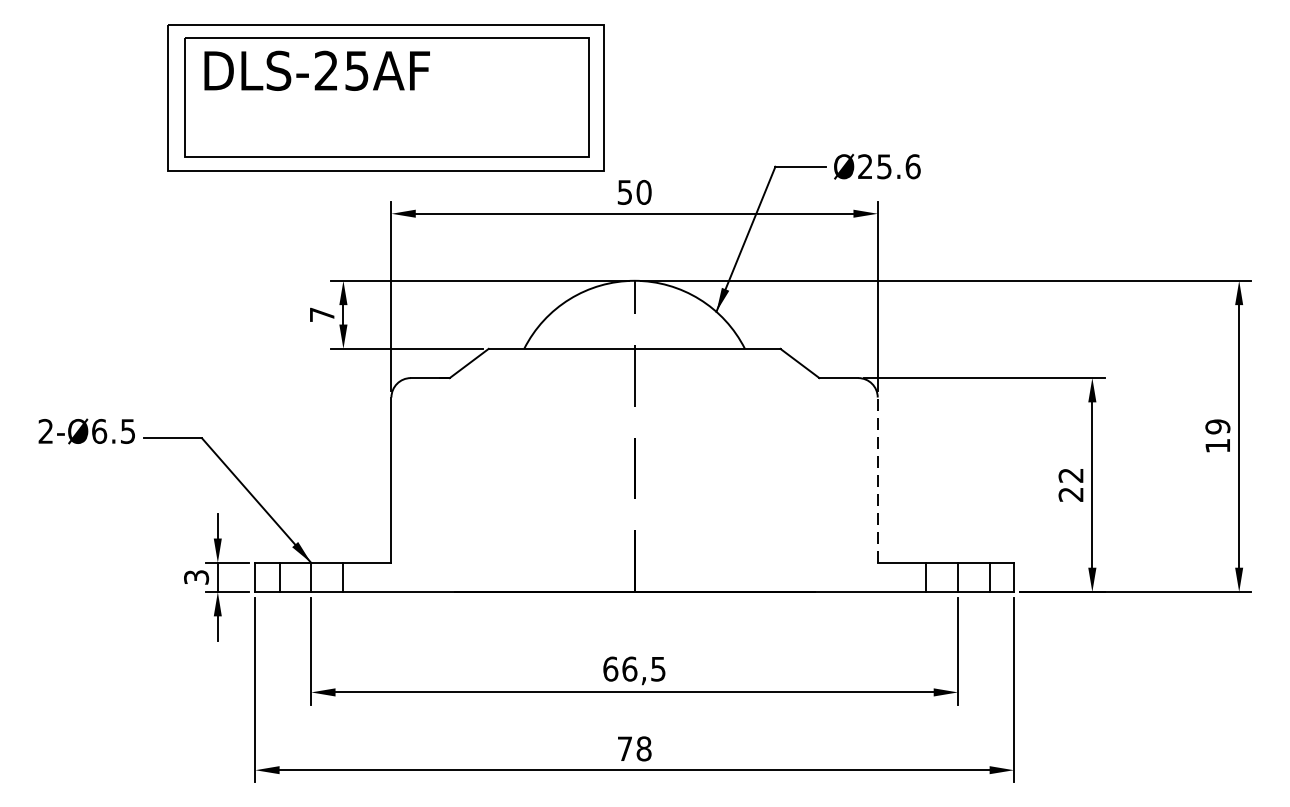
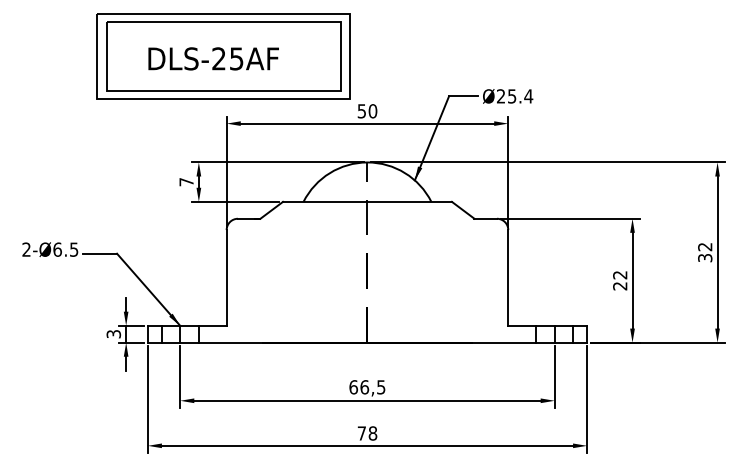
text: (316, 70) -> (213, 58), moved
text: (912, 166) -> (528, 96), Ø25.6 -> Ø25.4
text: (1218, 436) -> (705, 252), 19 -> 32
line: (878, 479) -> (508, 277), dashed -> solid

